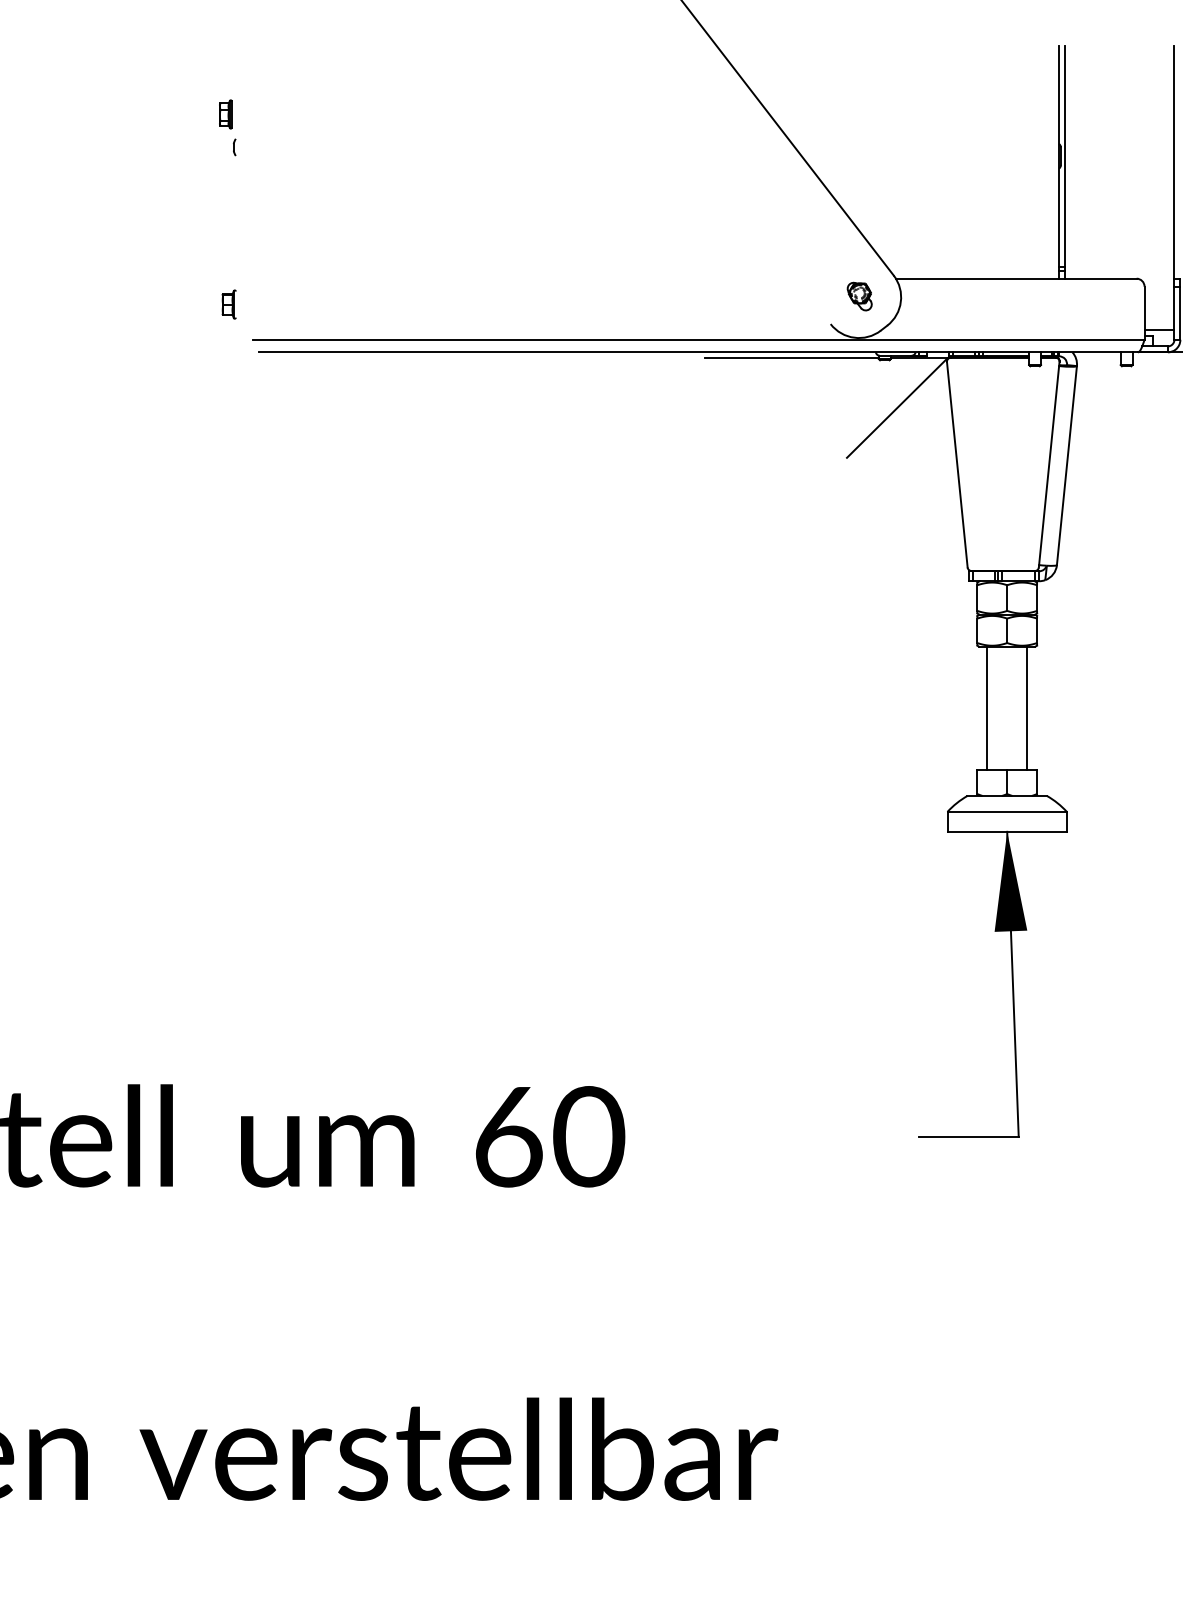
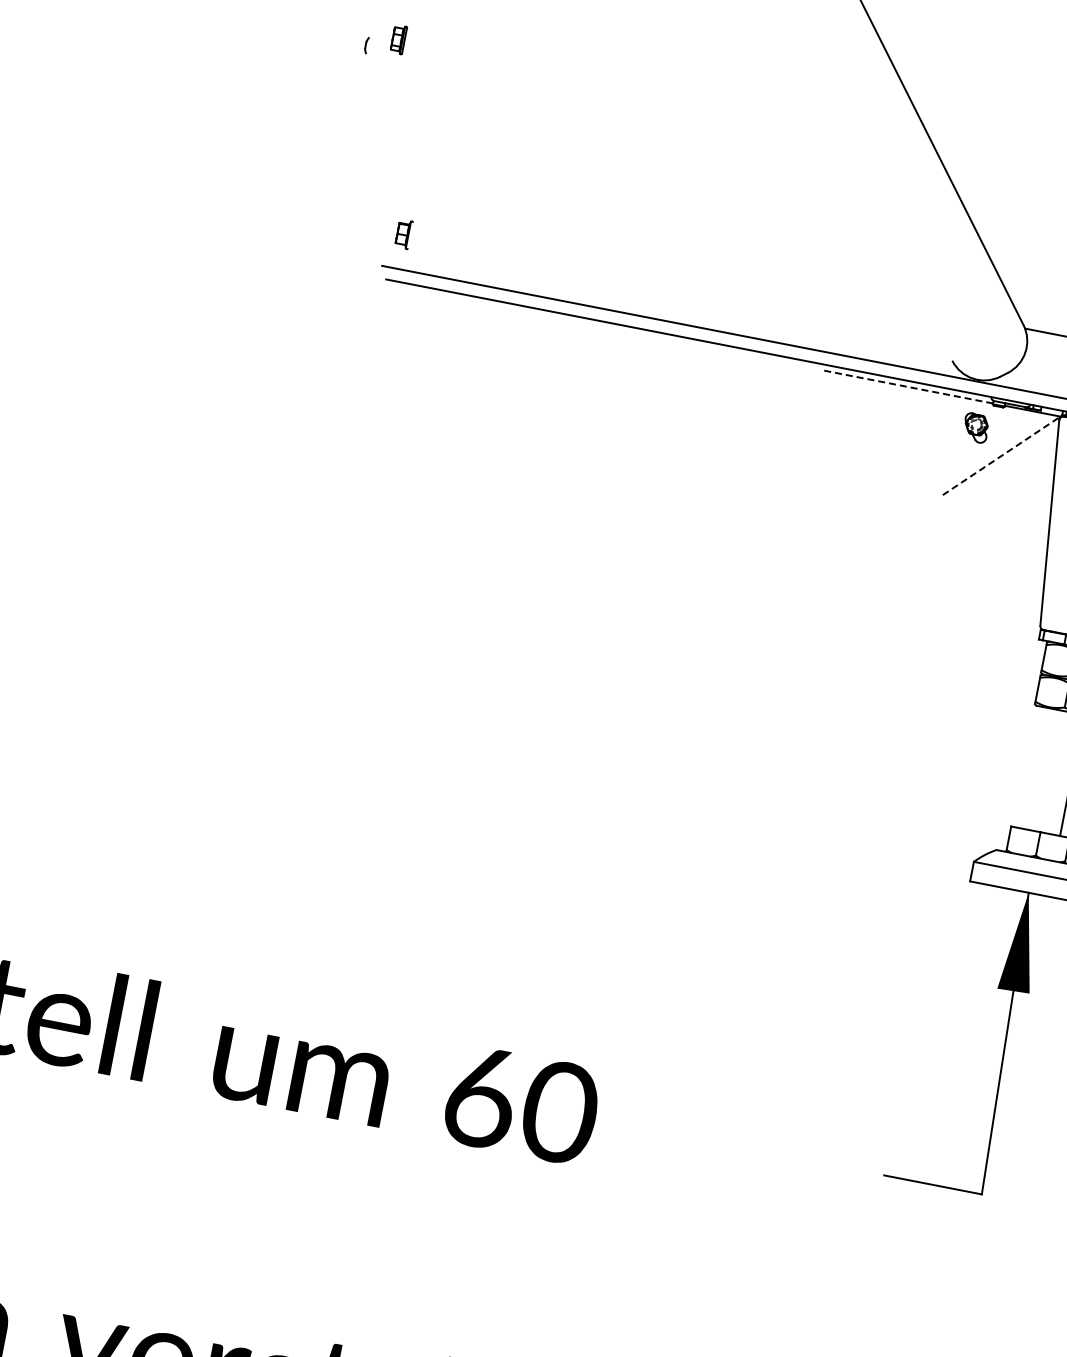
part: (234, 147) -> (366, 45), moved
part: (859, 296) -> (975, 427), moved
part: (228, 304) -> (403, 234), moved
line: (791, 358) -> (907, 387), solid -> dashed
line: (897, 408) -> (1001, 456), solid -> dashed
line: (987, 708) -> (1032, 767), removed

